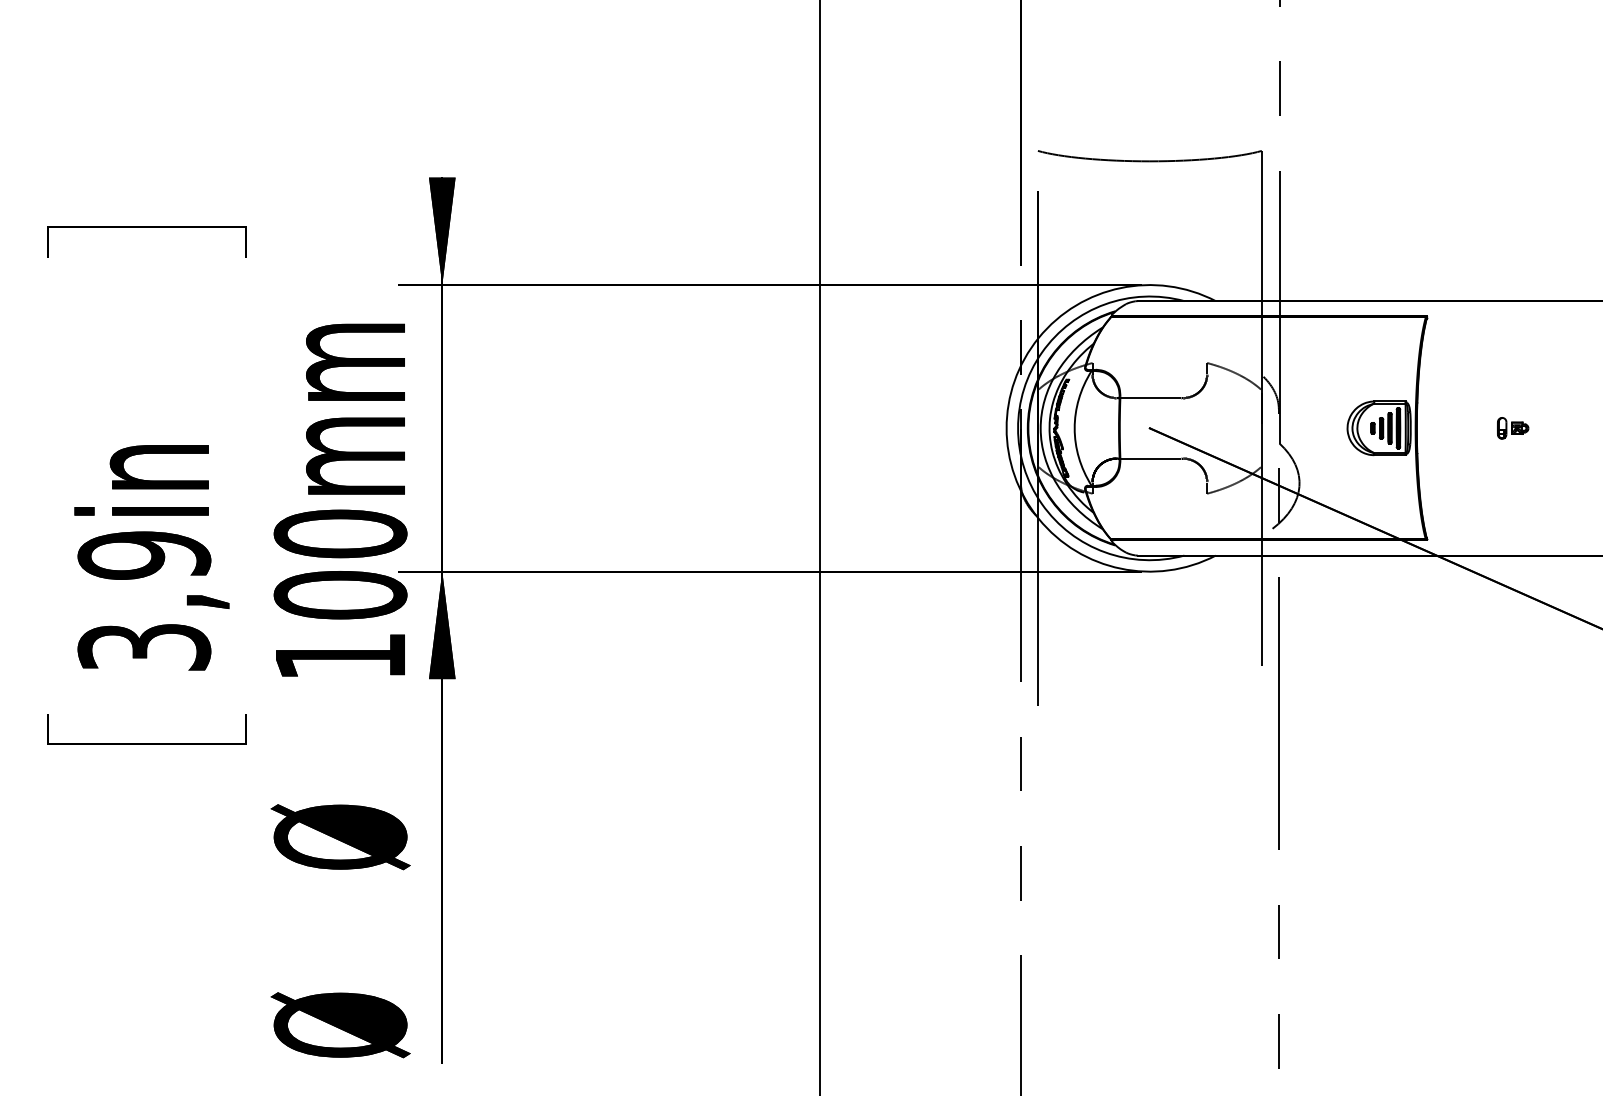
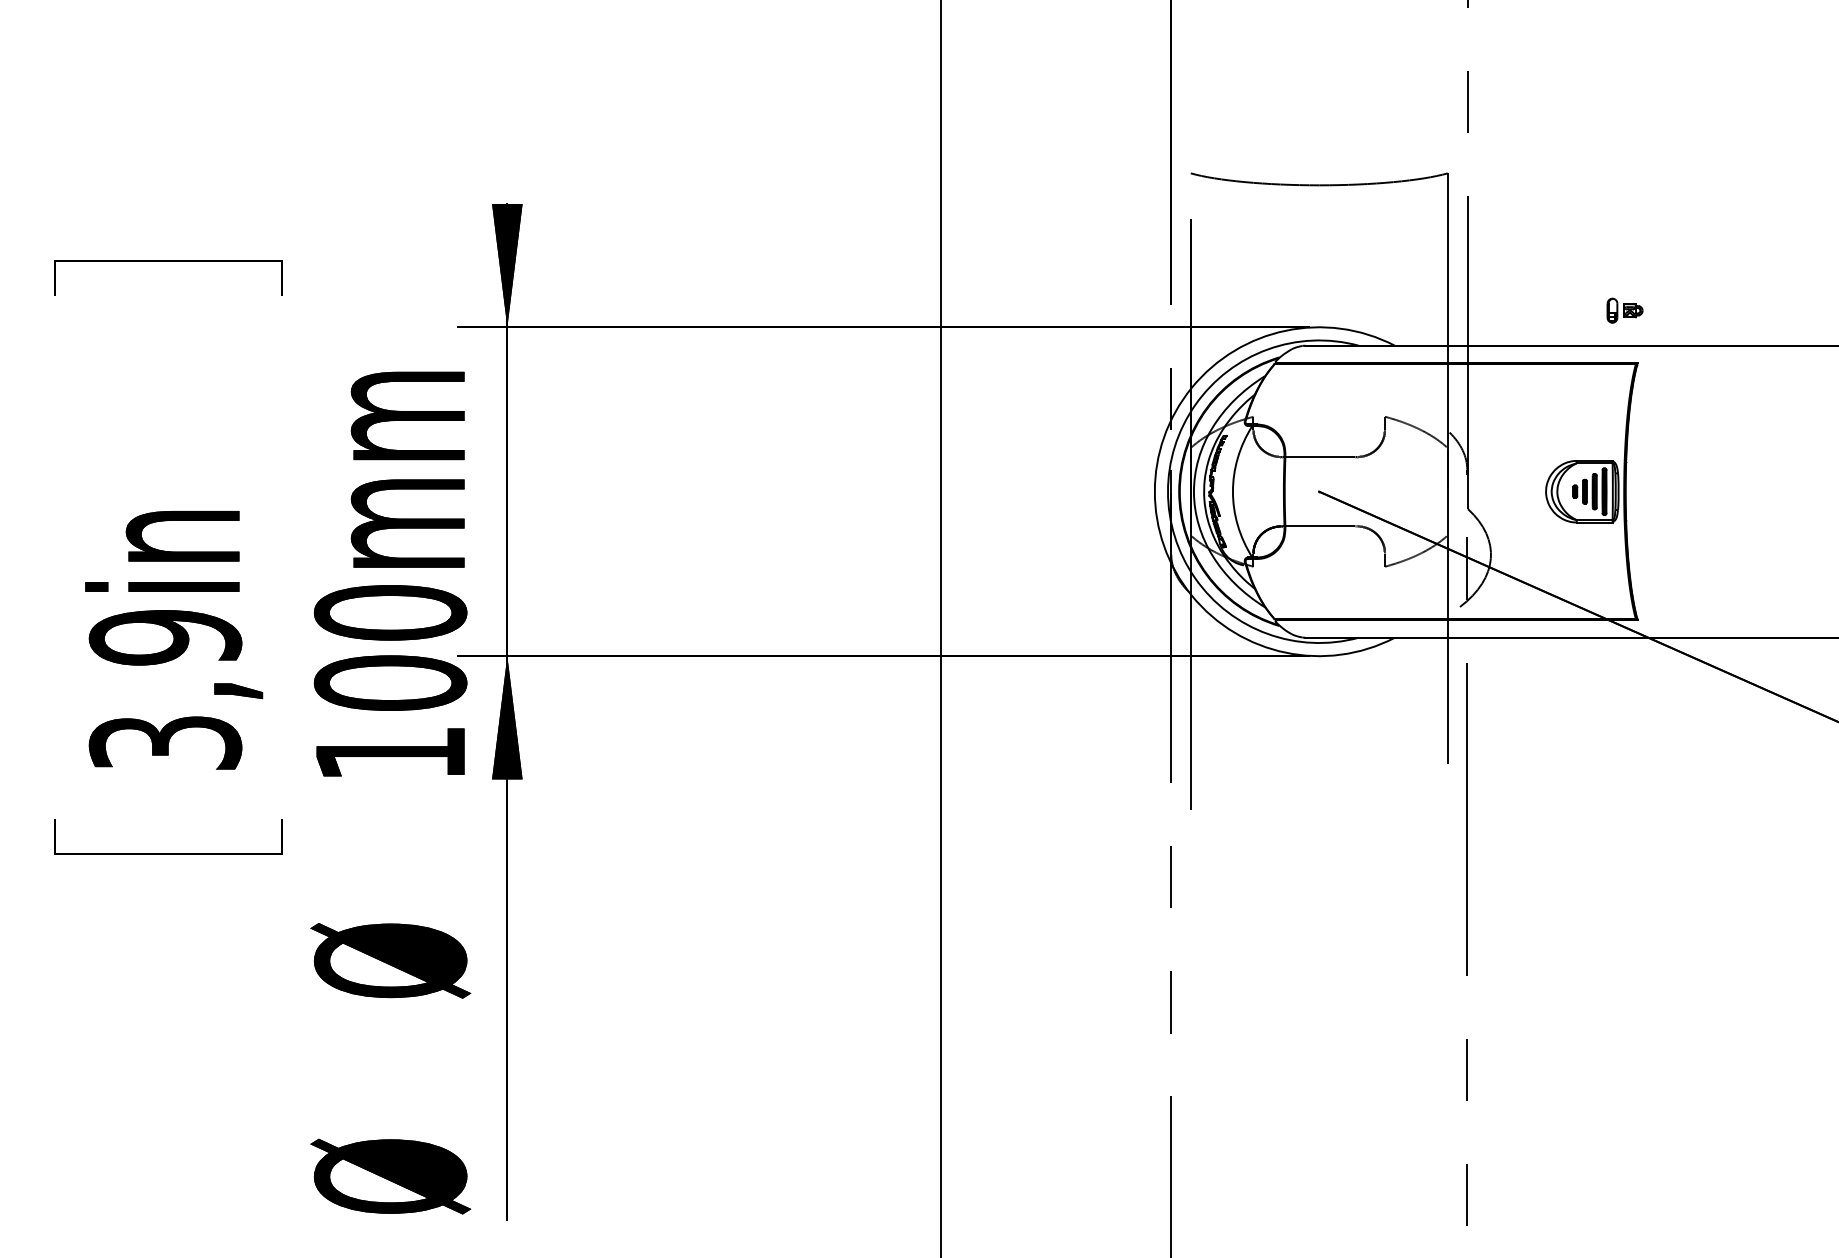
part: (1512, 428) -> (1624, 310), moved

